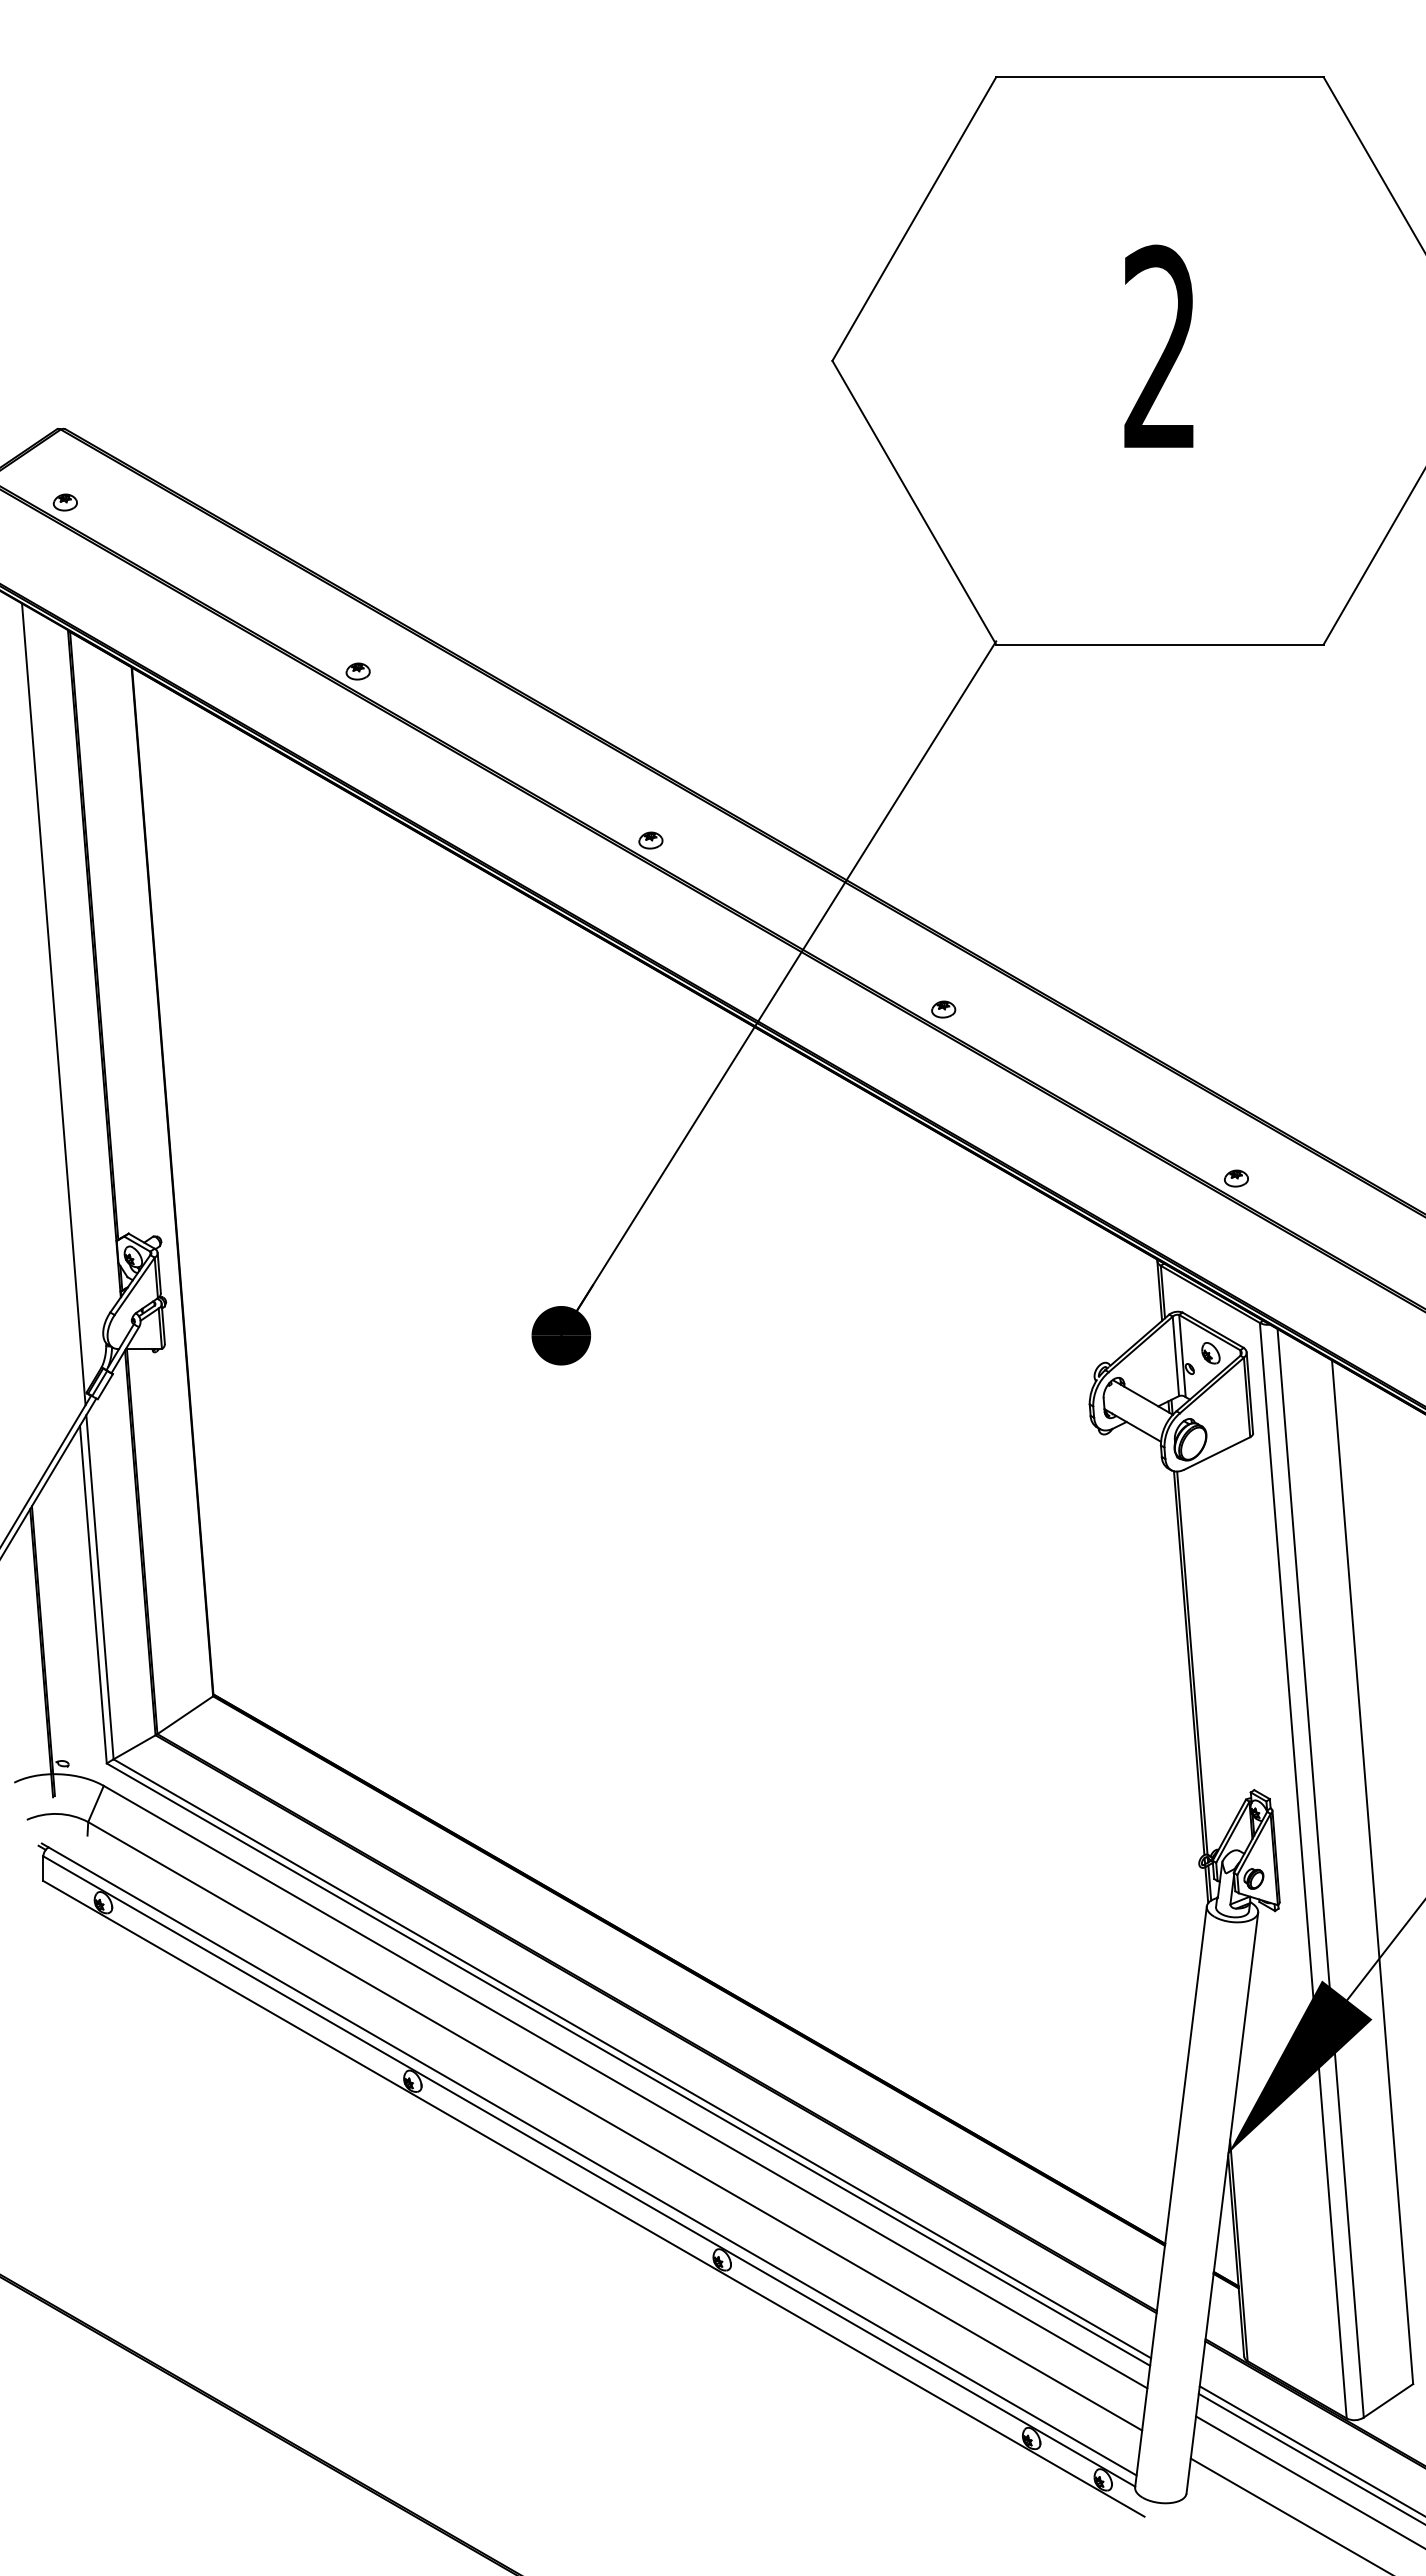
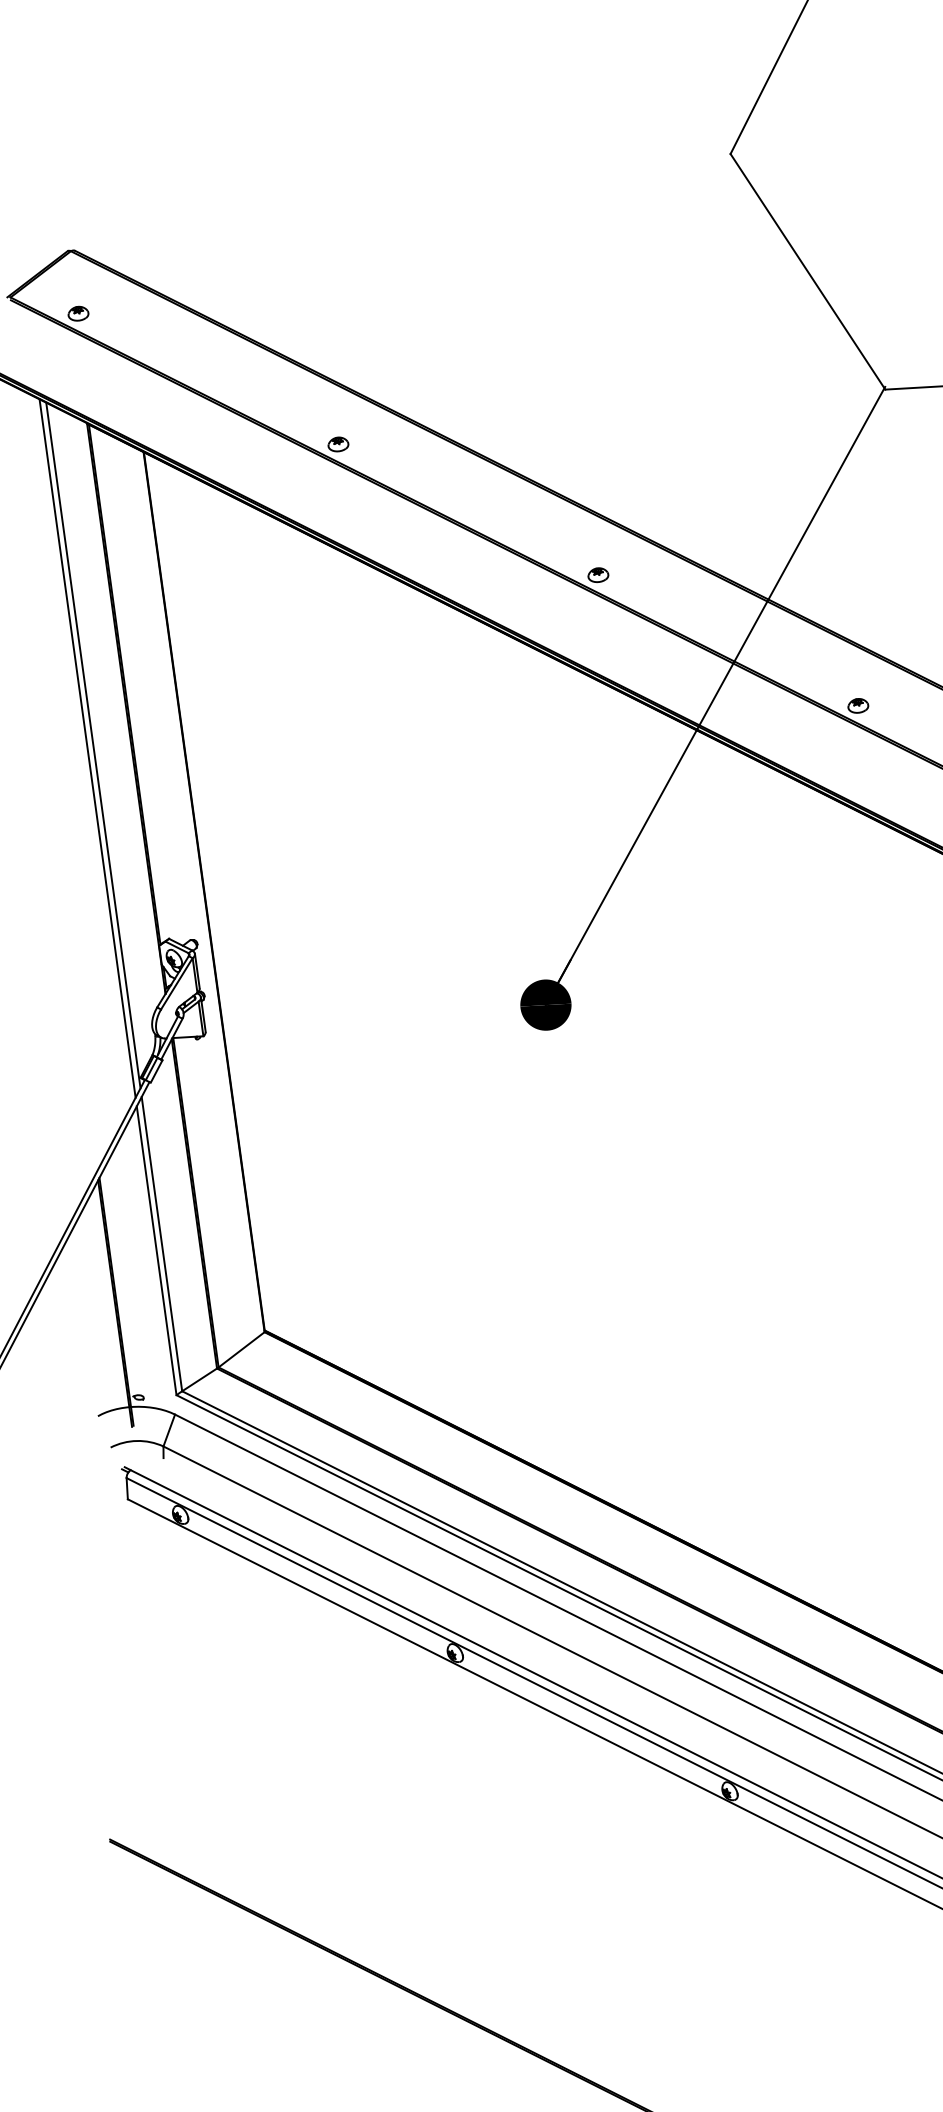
line: (46, 1007) -> (87, 748), added

